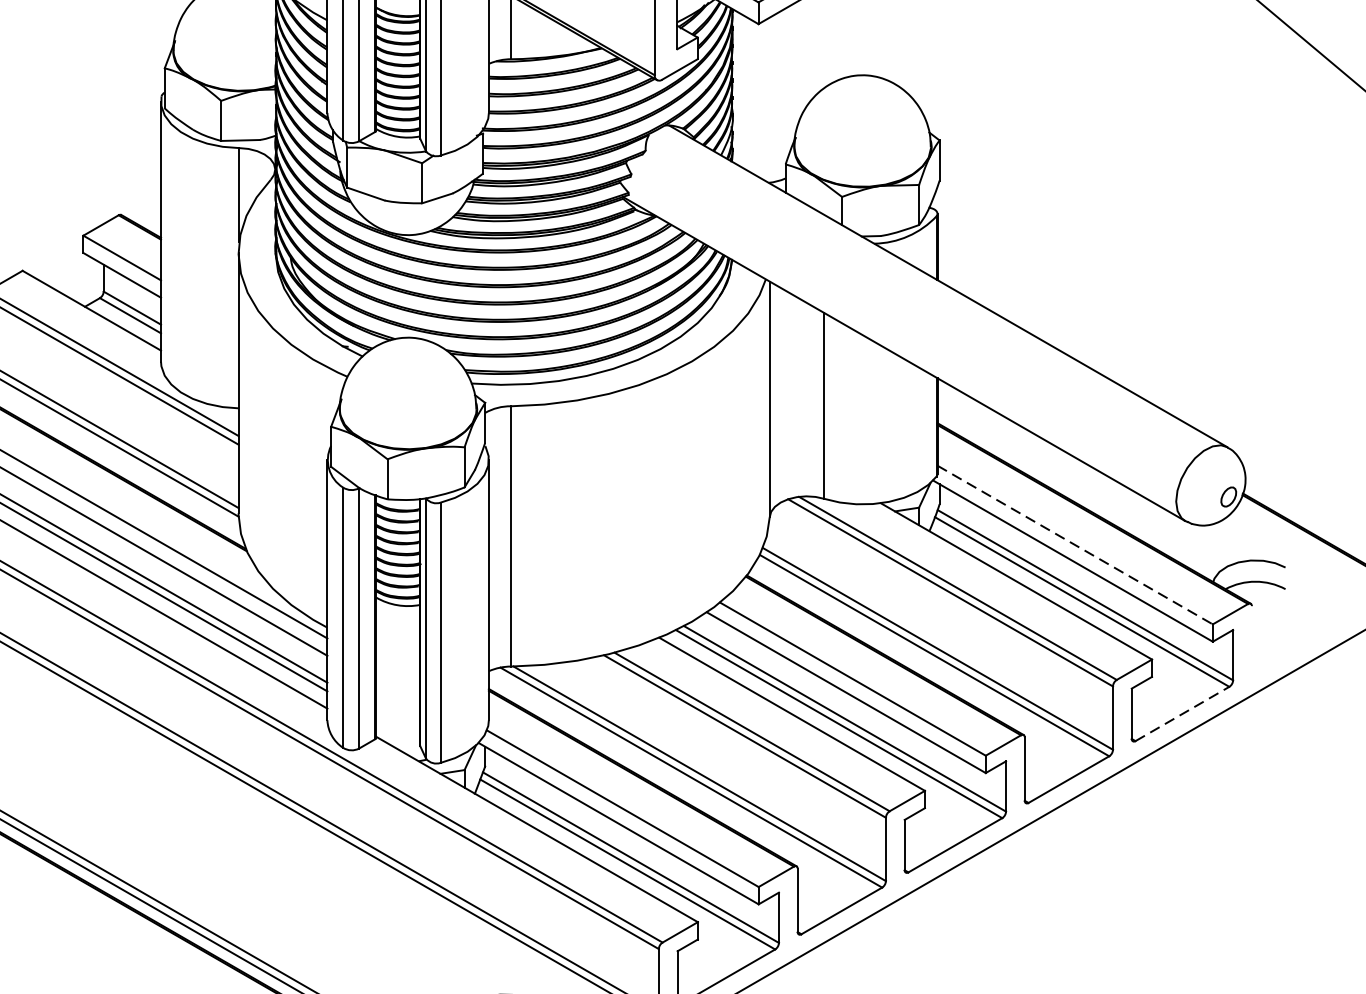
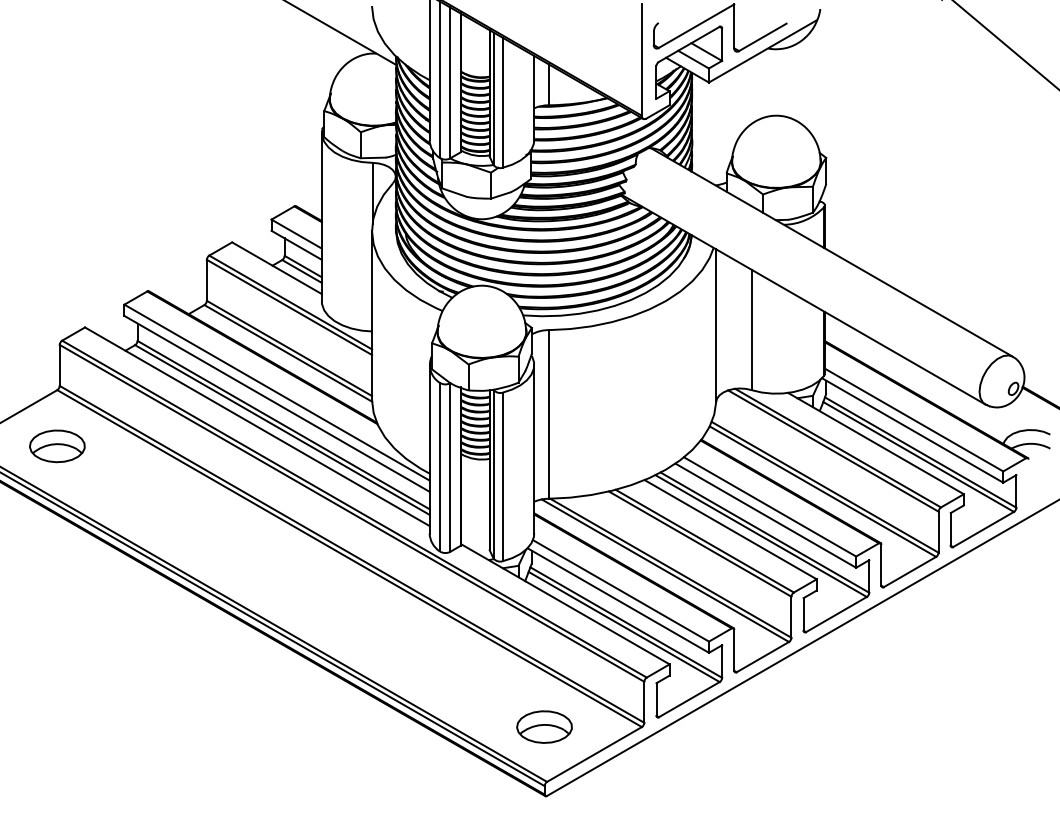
line: (1075, 545) -> (914, 420), dashed -> solid
line: (1183, 713) -> (984, 529), dashed -> solid

